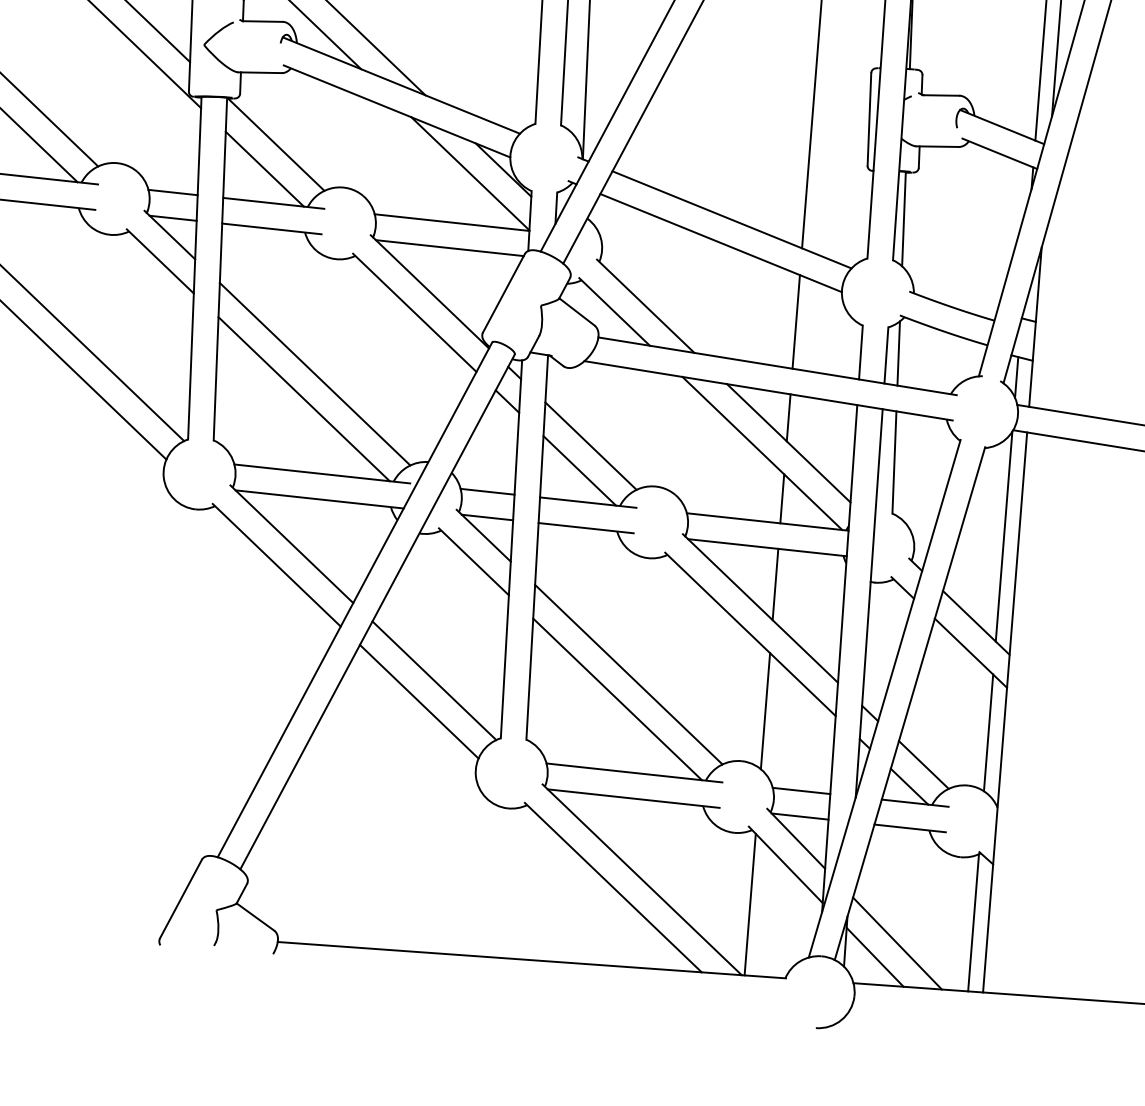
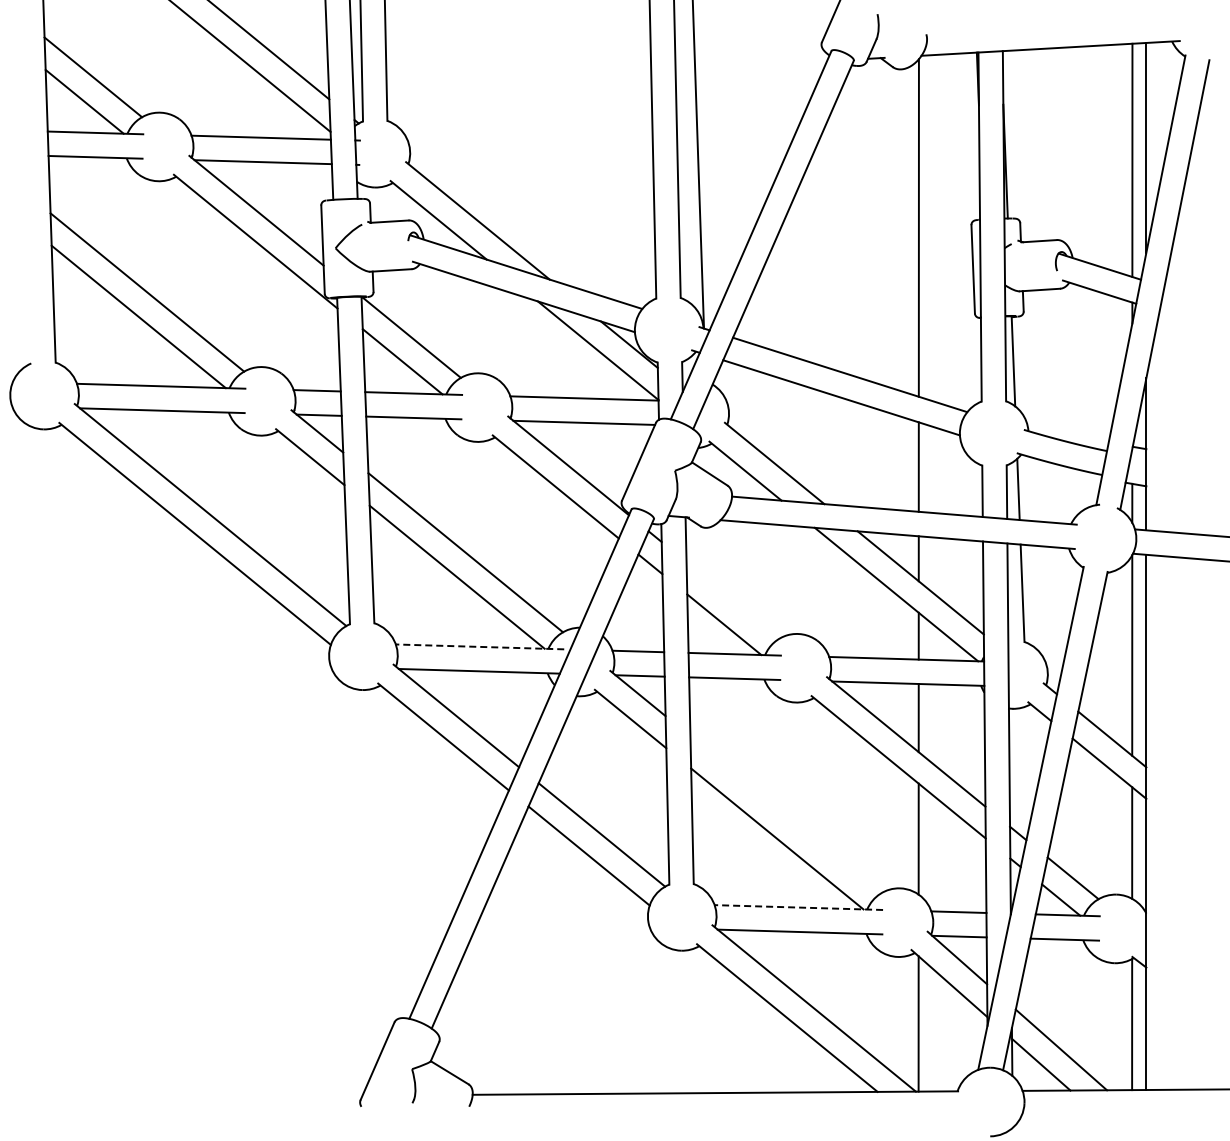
line: (590, 446) -> (732, 600), removed
line: (321, 473) -> (479, 646), solid -> dashed
line: (628, 674) -> (785, 814), removed
line: (634, 772) -> (798, 907), solid -> dashed

